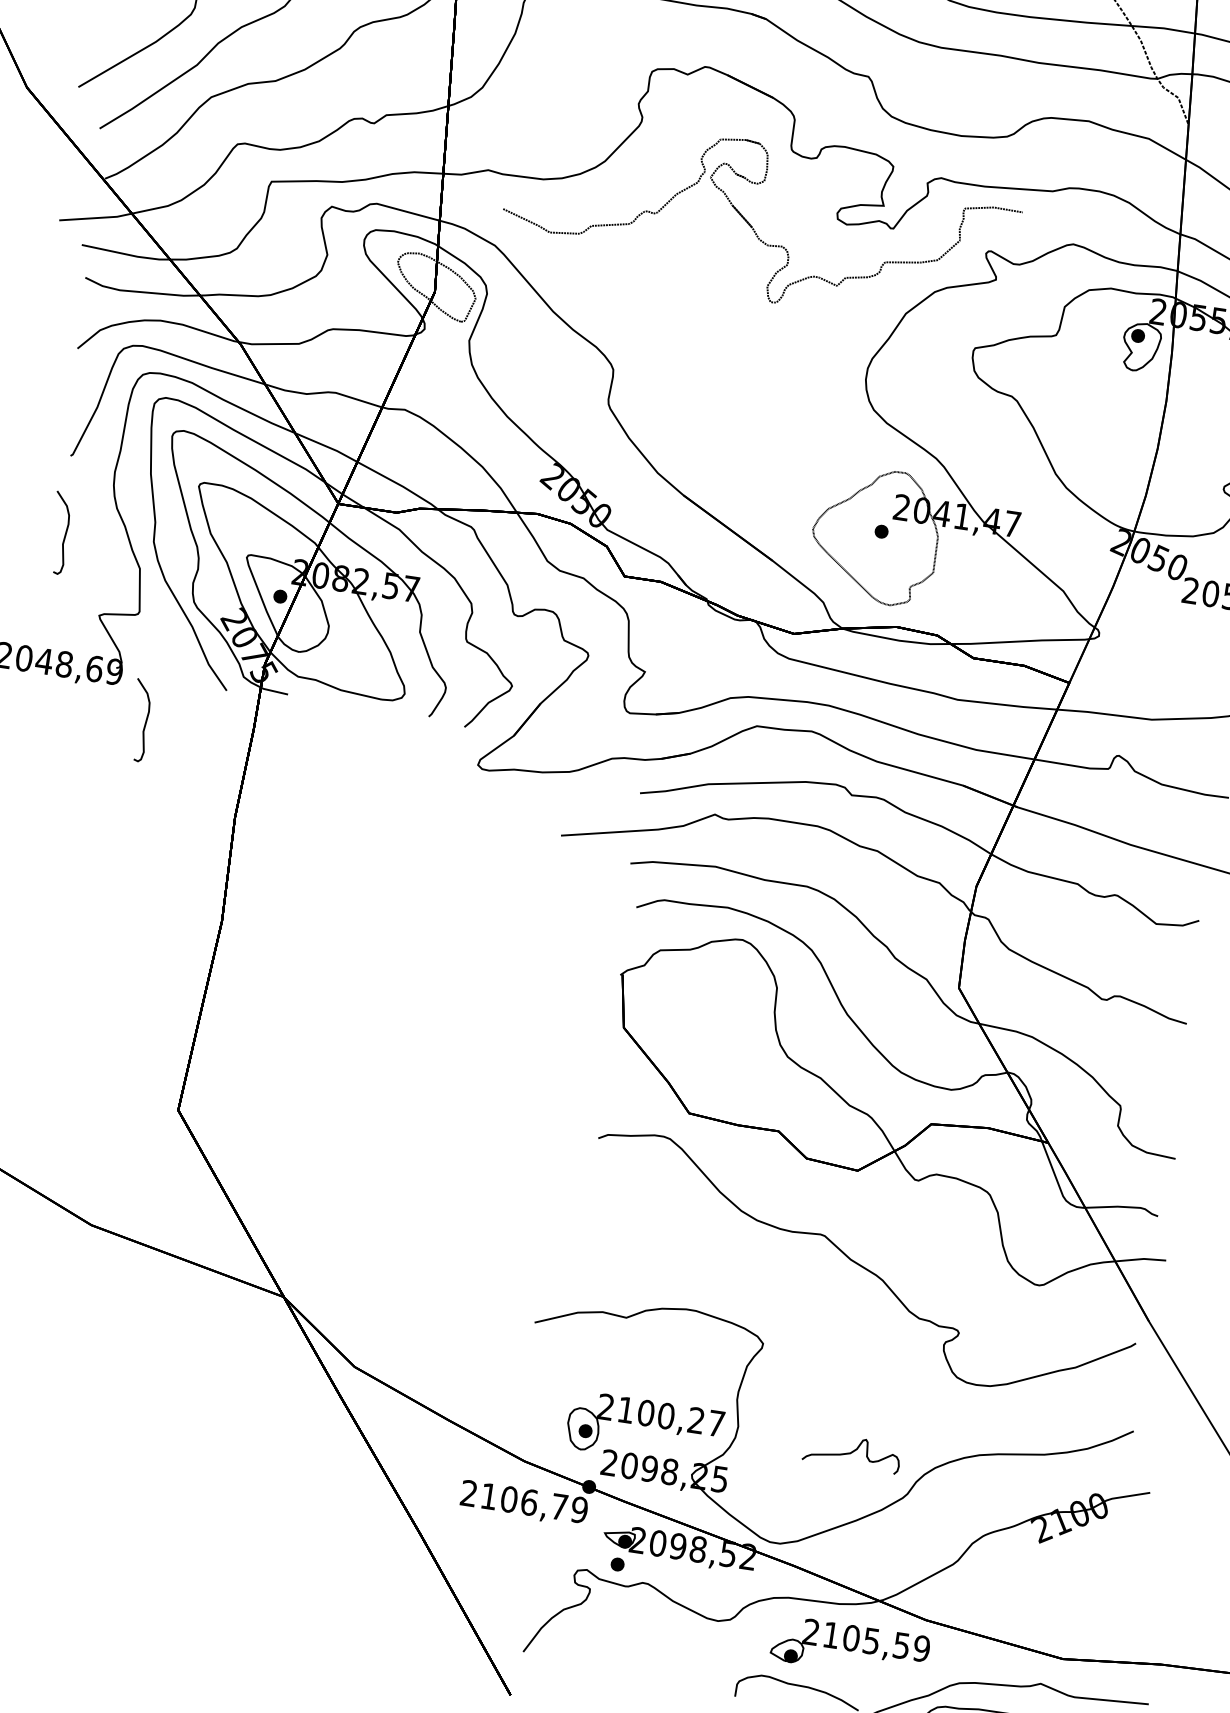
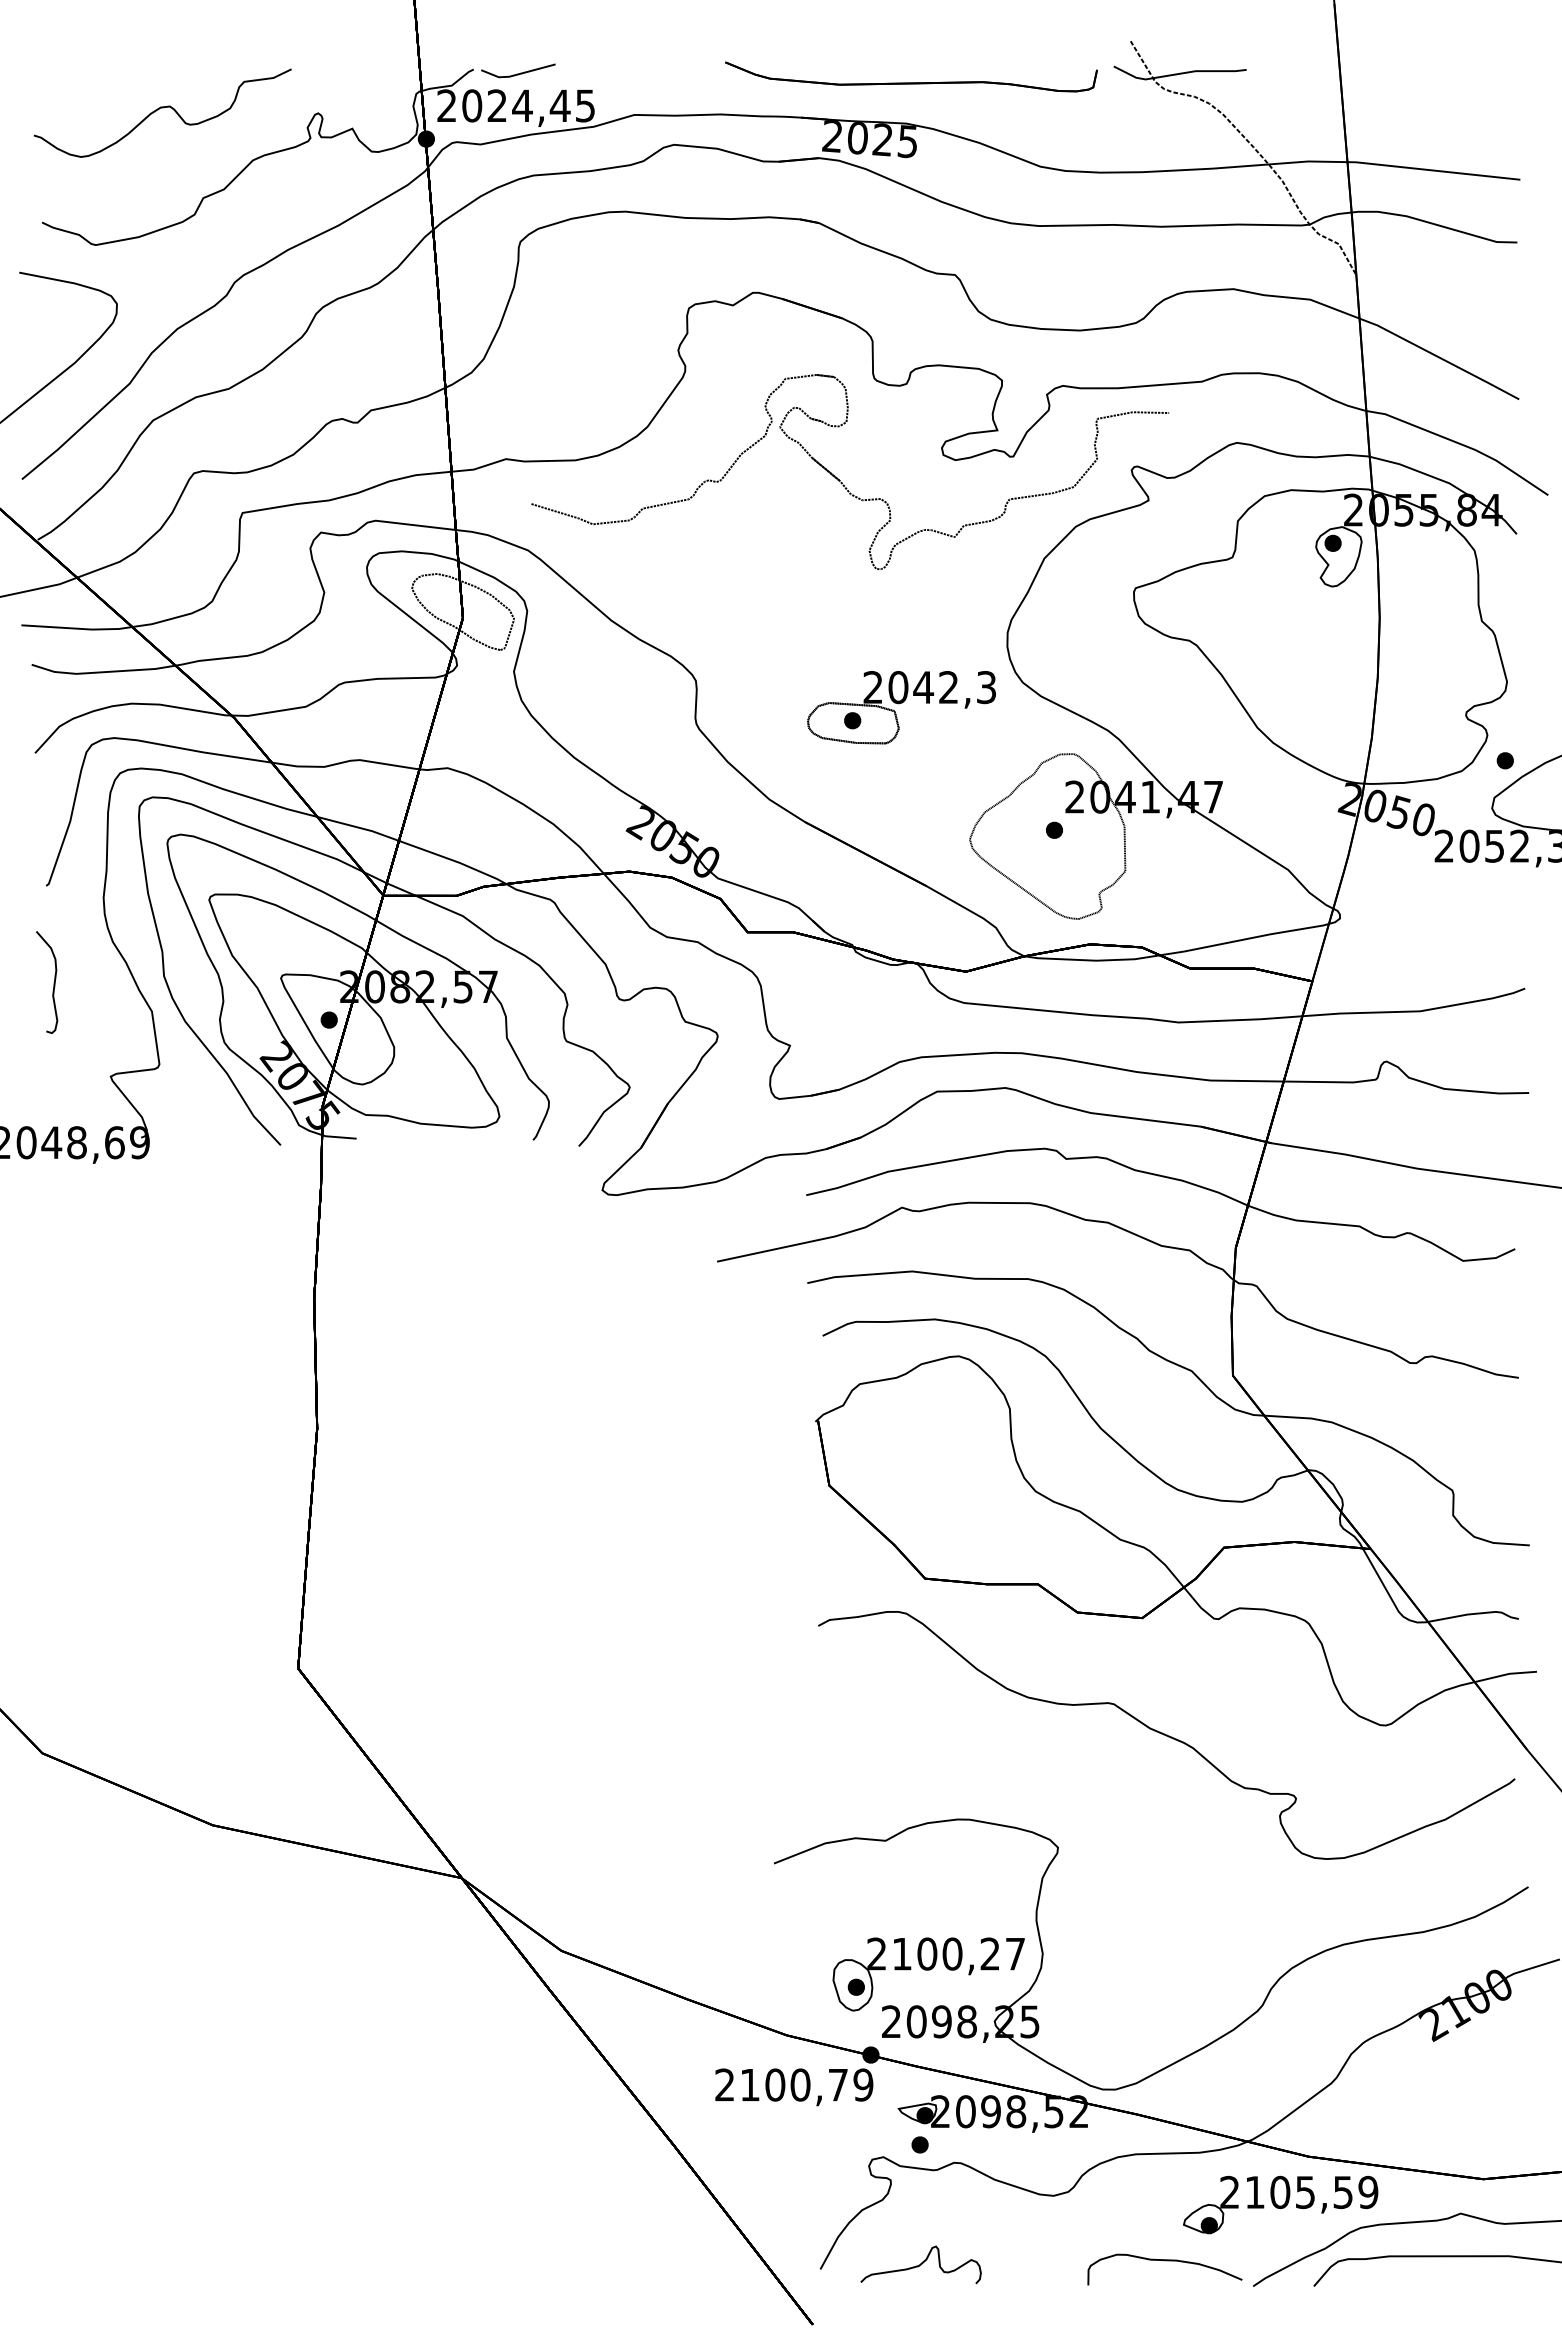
part: (774, 415) -> (901, 707), added
curve: (145, 721) -> (186, 1197), removed
curve: (851, 1452) -> (920, 2264), moved
text: (529, 1502) -> (800, 2084), 2106,79 -> 2100,79
part: (850, 1647) -> (1280, 2204), moved

